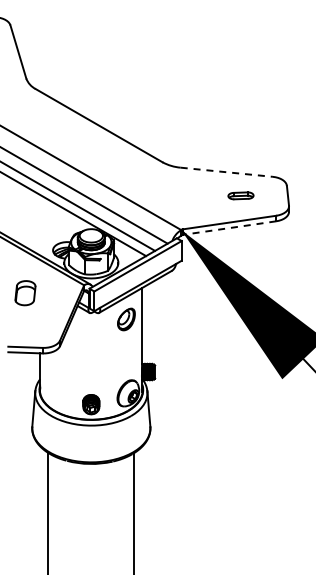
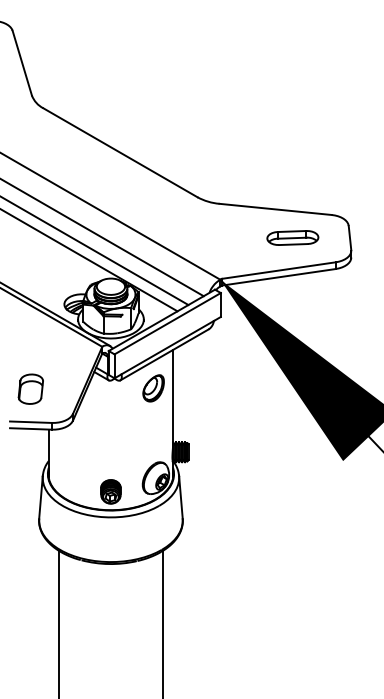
line: (227, 172) -> (276, 209), dashed -> solid
part: (240, 195) -> (292, 237), size x1.67
line: (228, 228) -> (277, 277), dashed -> solid
part: (25, 293) -> (30, 389), moved

